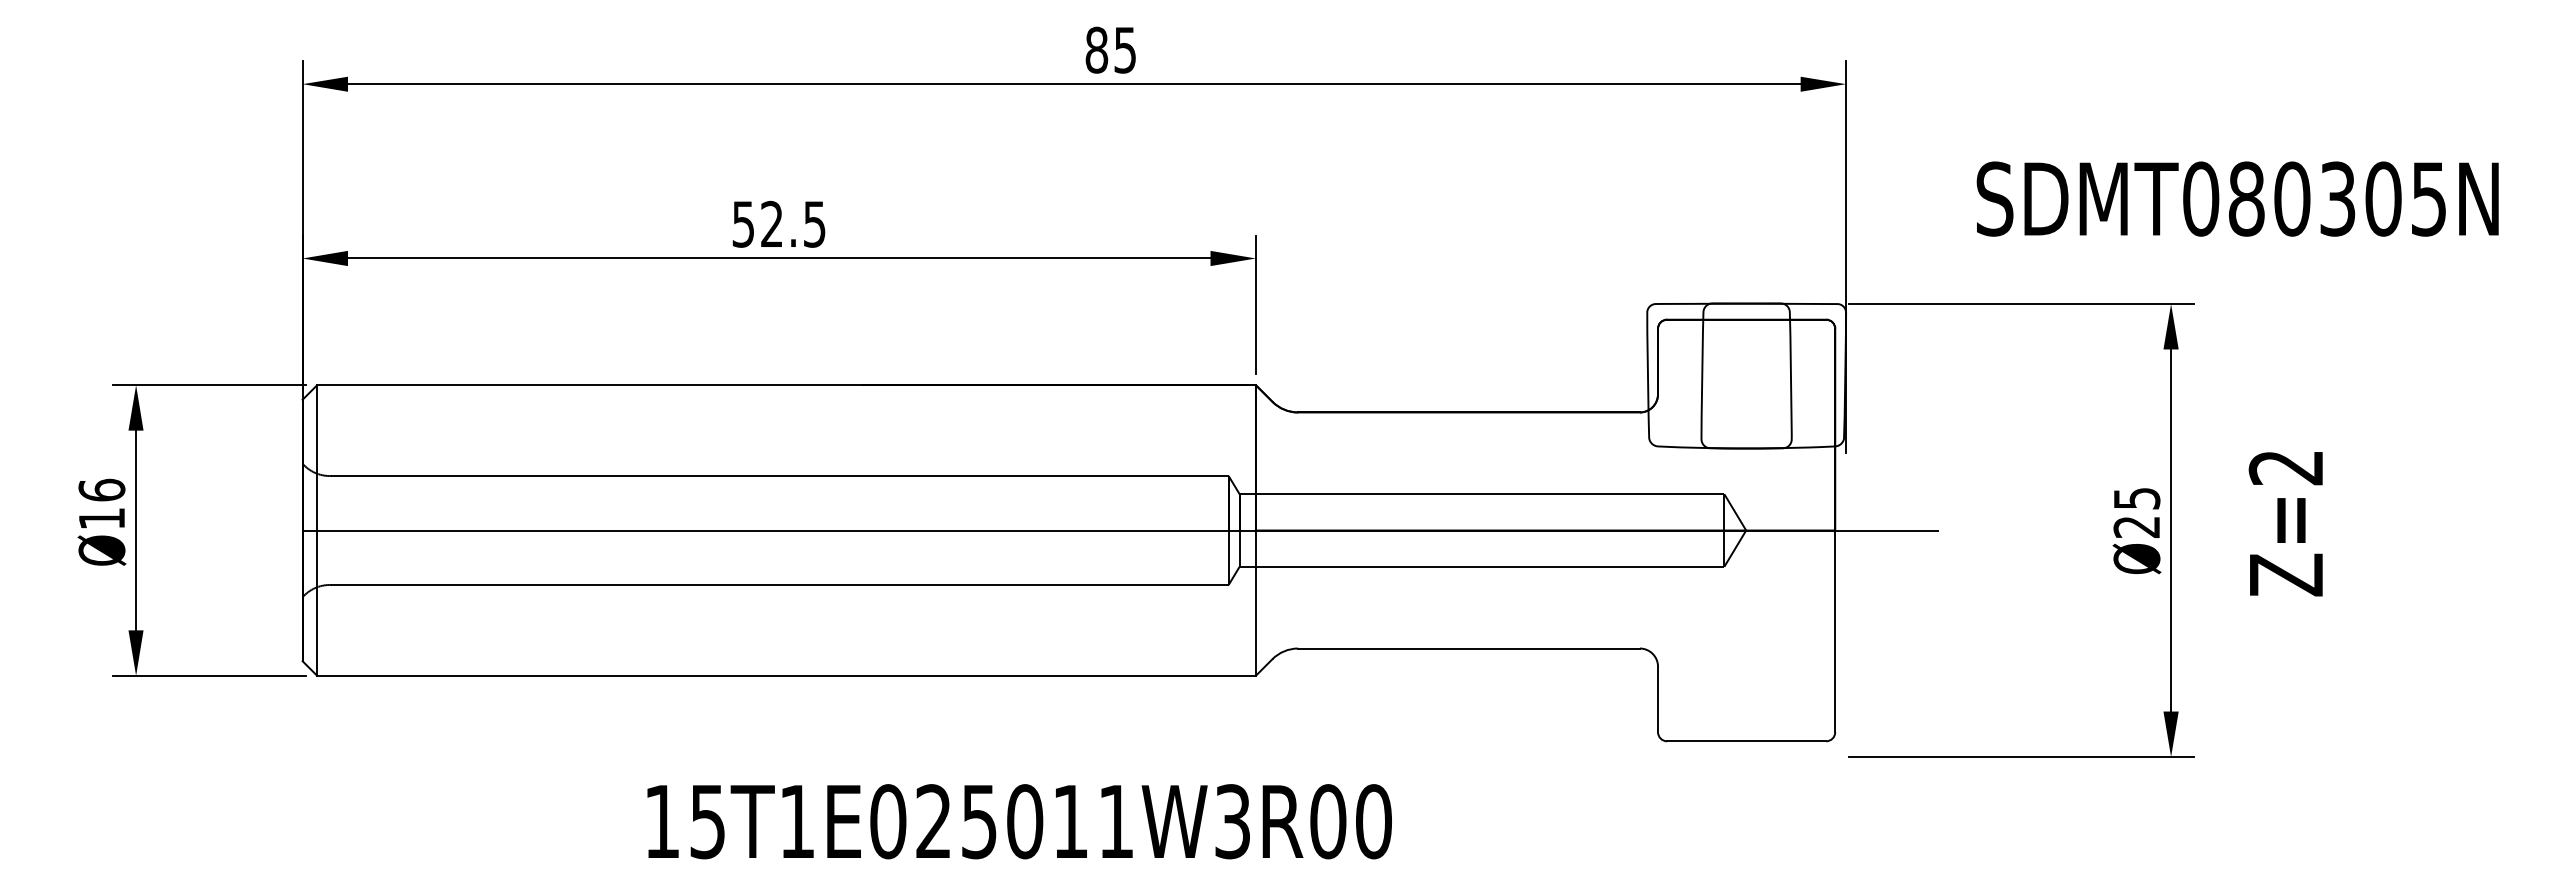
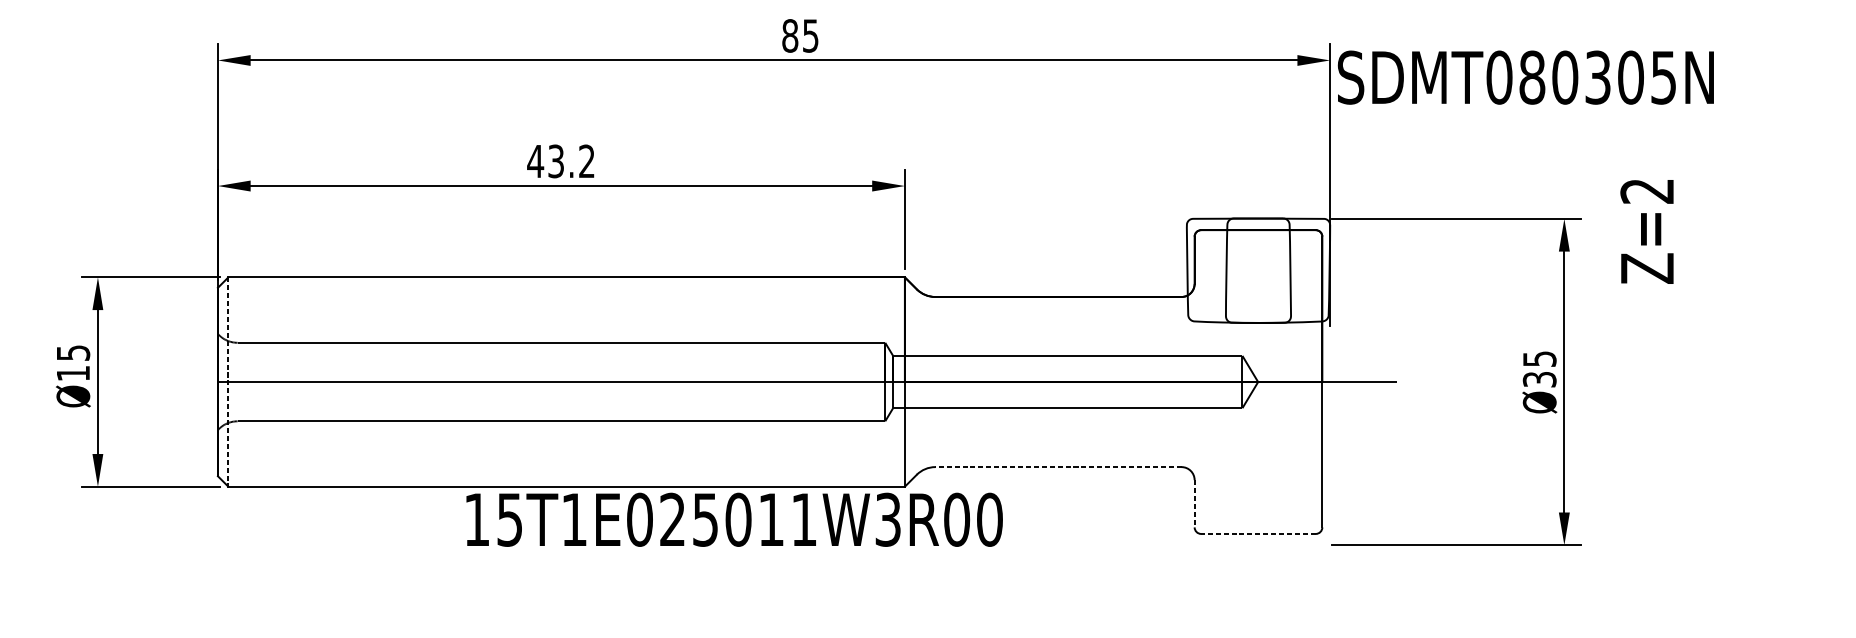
text: (2237, 198) -> (1525, 77), moved
text: (778, 223) -> (560, 160), 52.5 -> 43.2
text: (101, 489) -> (73, 352), Ø16 -> Ø15
text: (2285, 524) -> (1646, 232), moved
text: (2136, 526) -> (1539, 379), Ø25 -> Ø35
line: (317, 531) -> (228, 382), solid -> dashed
line: (1469, 648) -> (1058, 467), solid -> dashed
line: (1658, 699) -> (1194, 503), solid -> dashed
line: (1746, 741) -> (1258, 534), solid -> dashed
text: (1019, 821) -> (734, 519), moved

